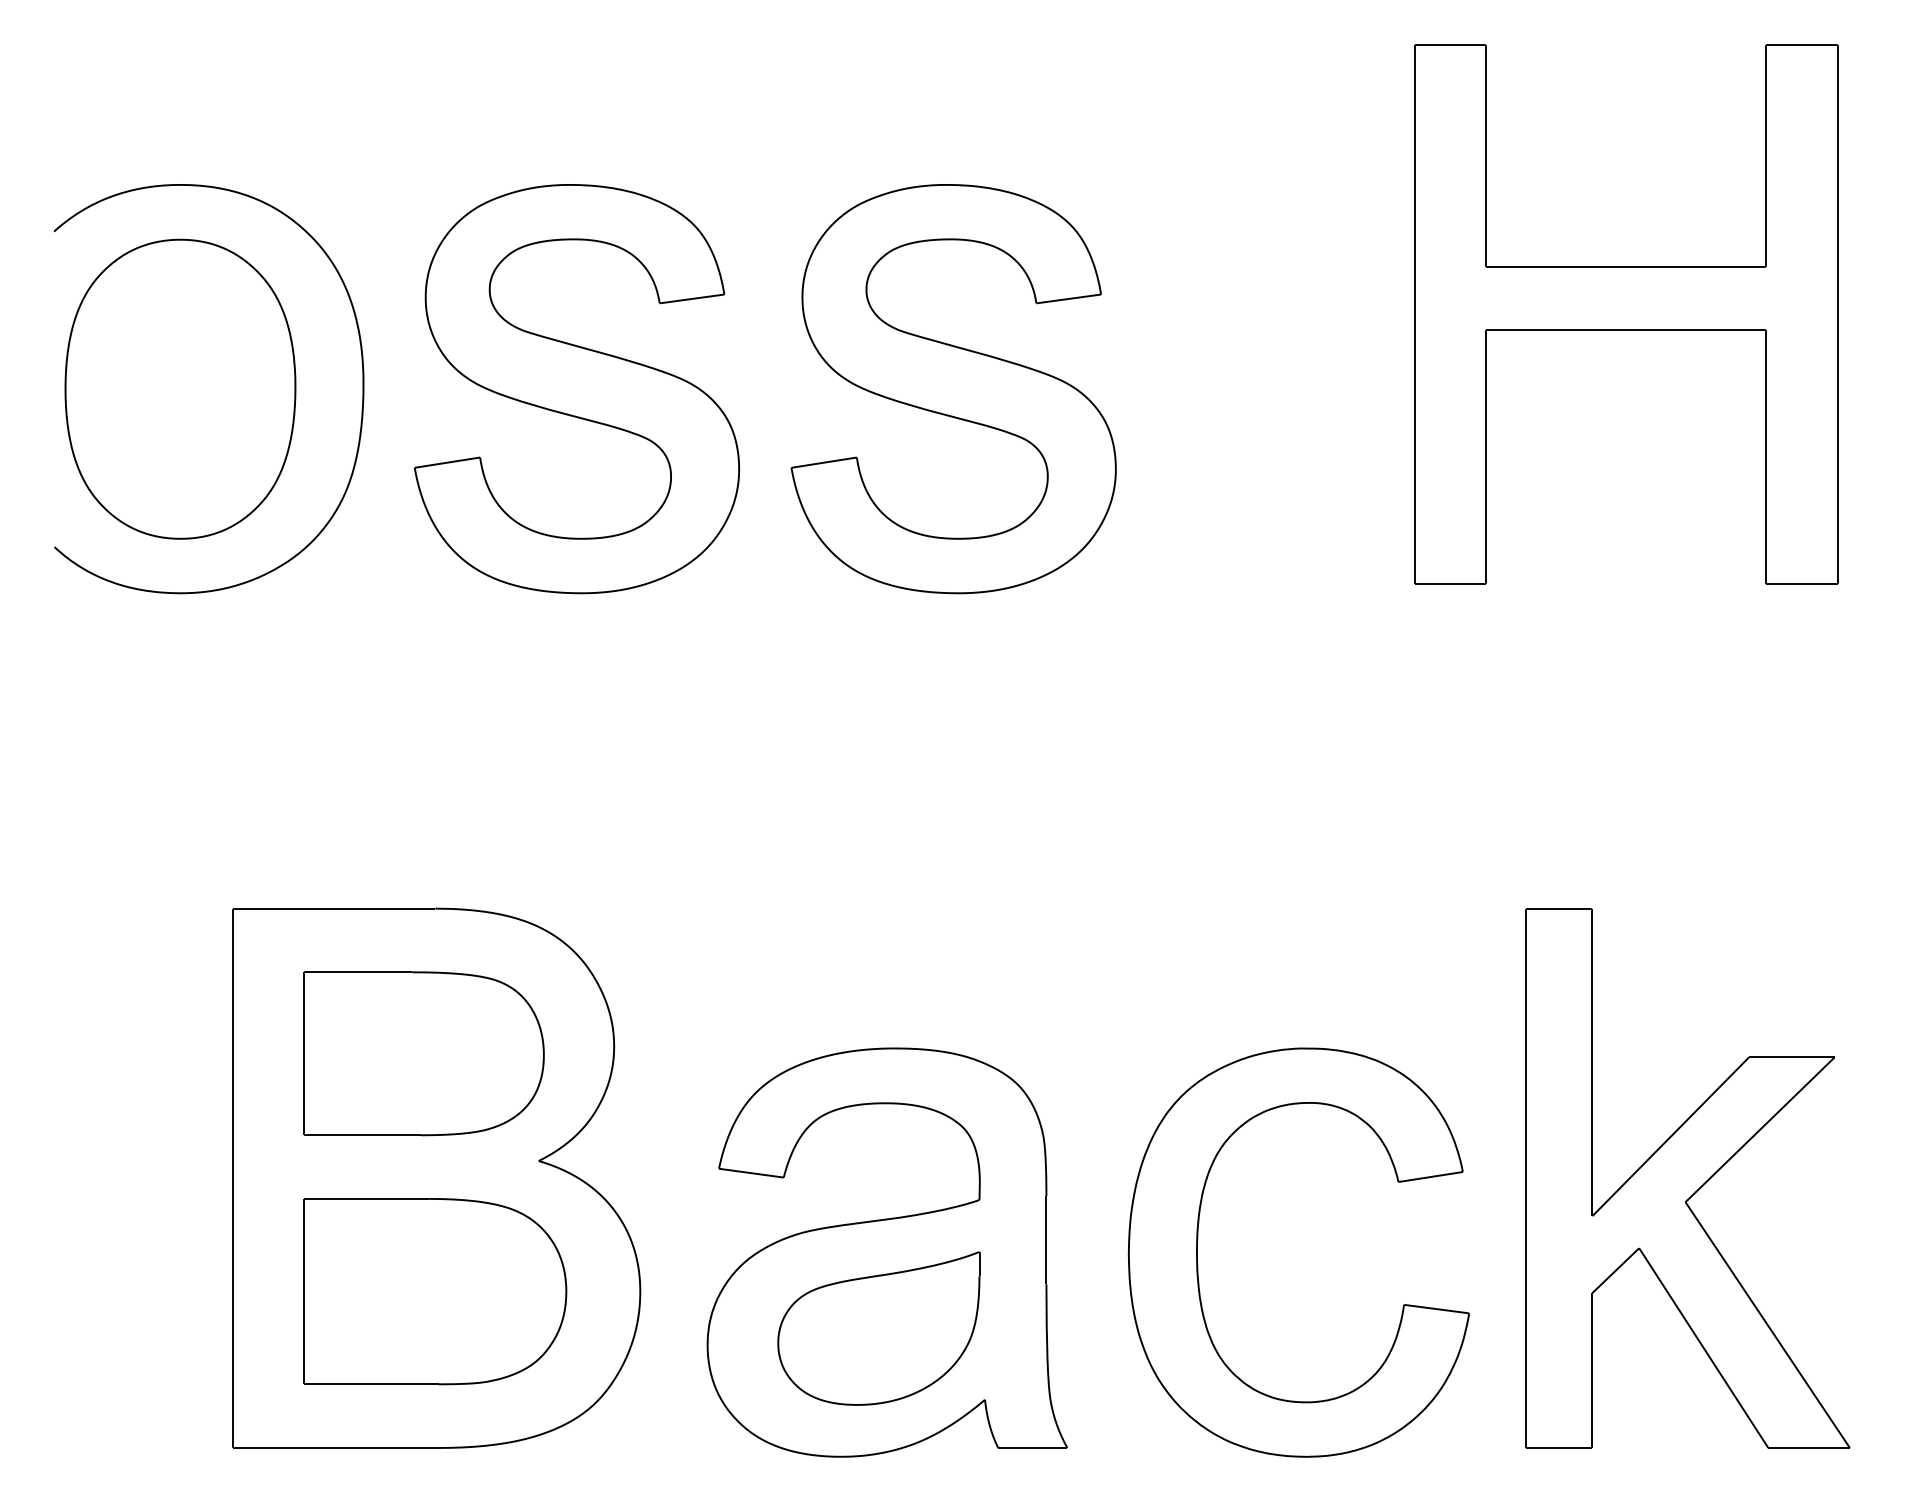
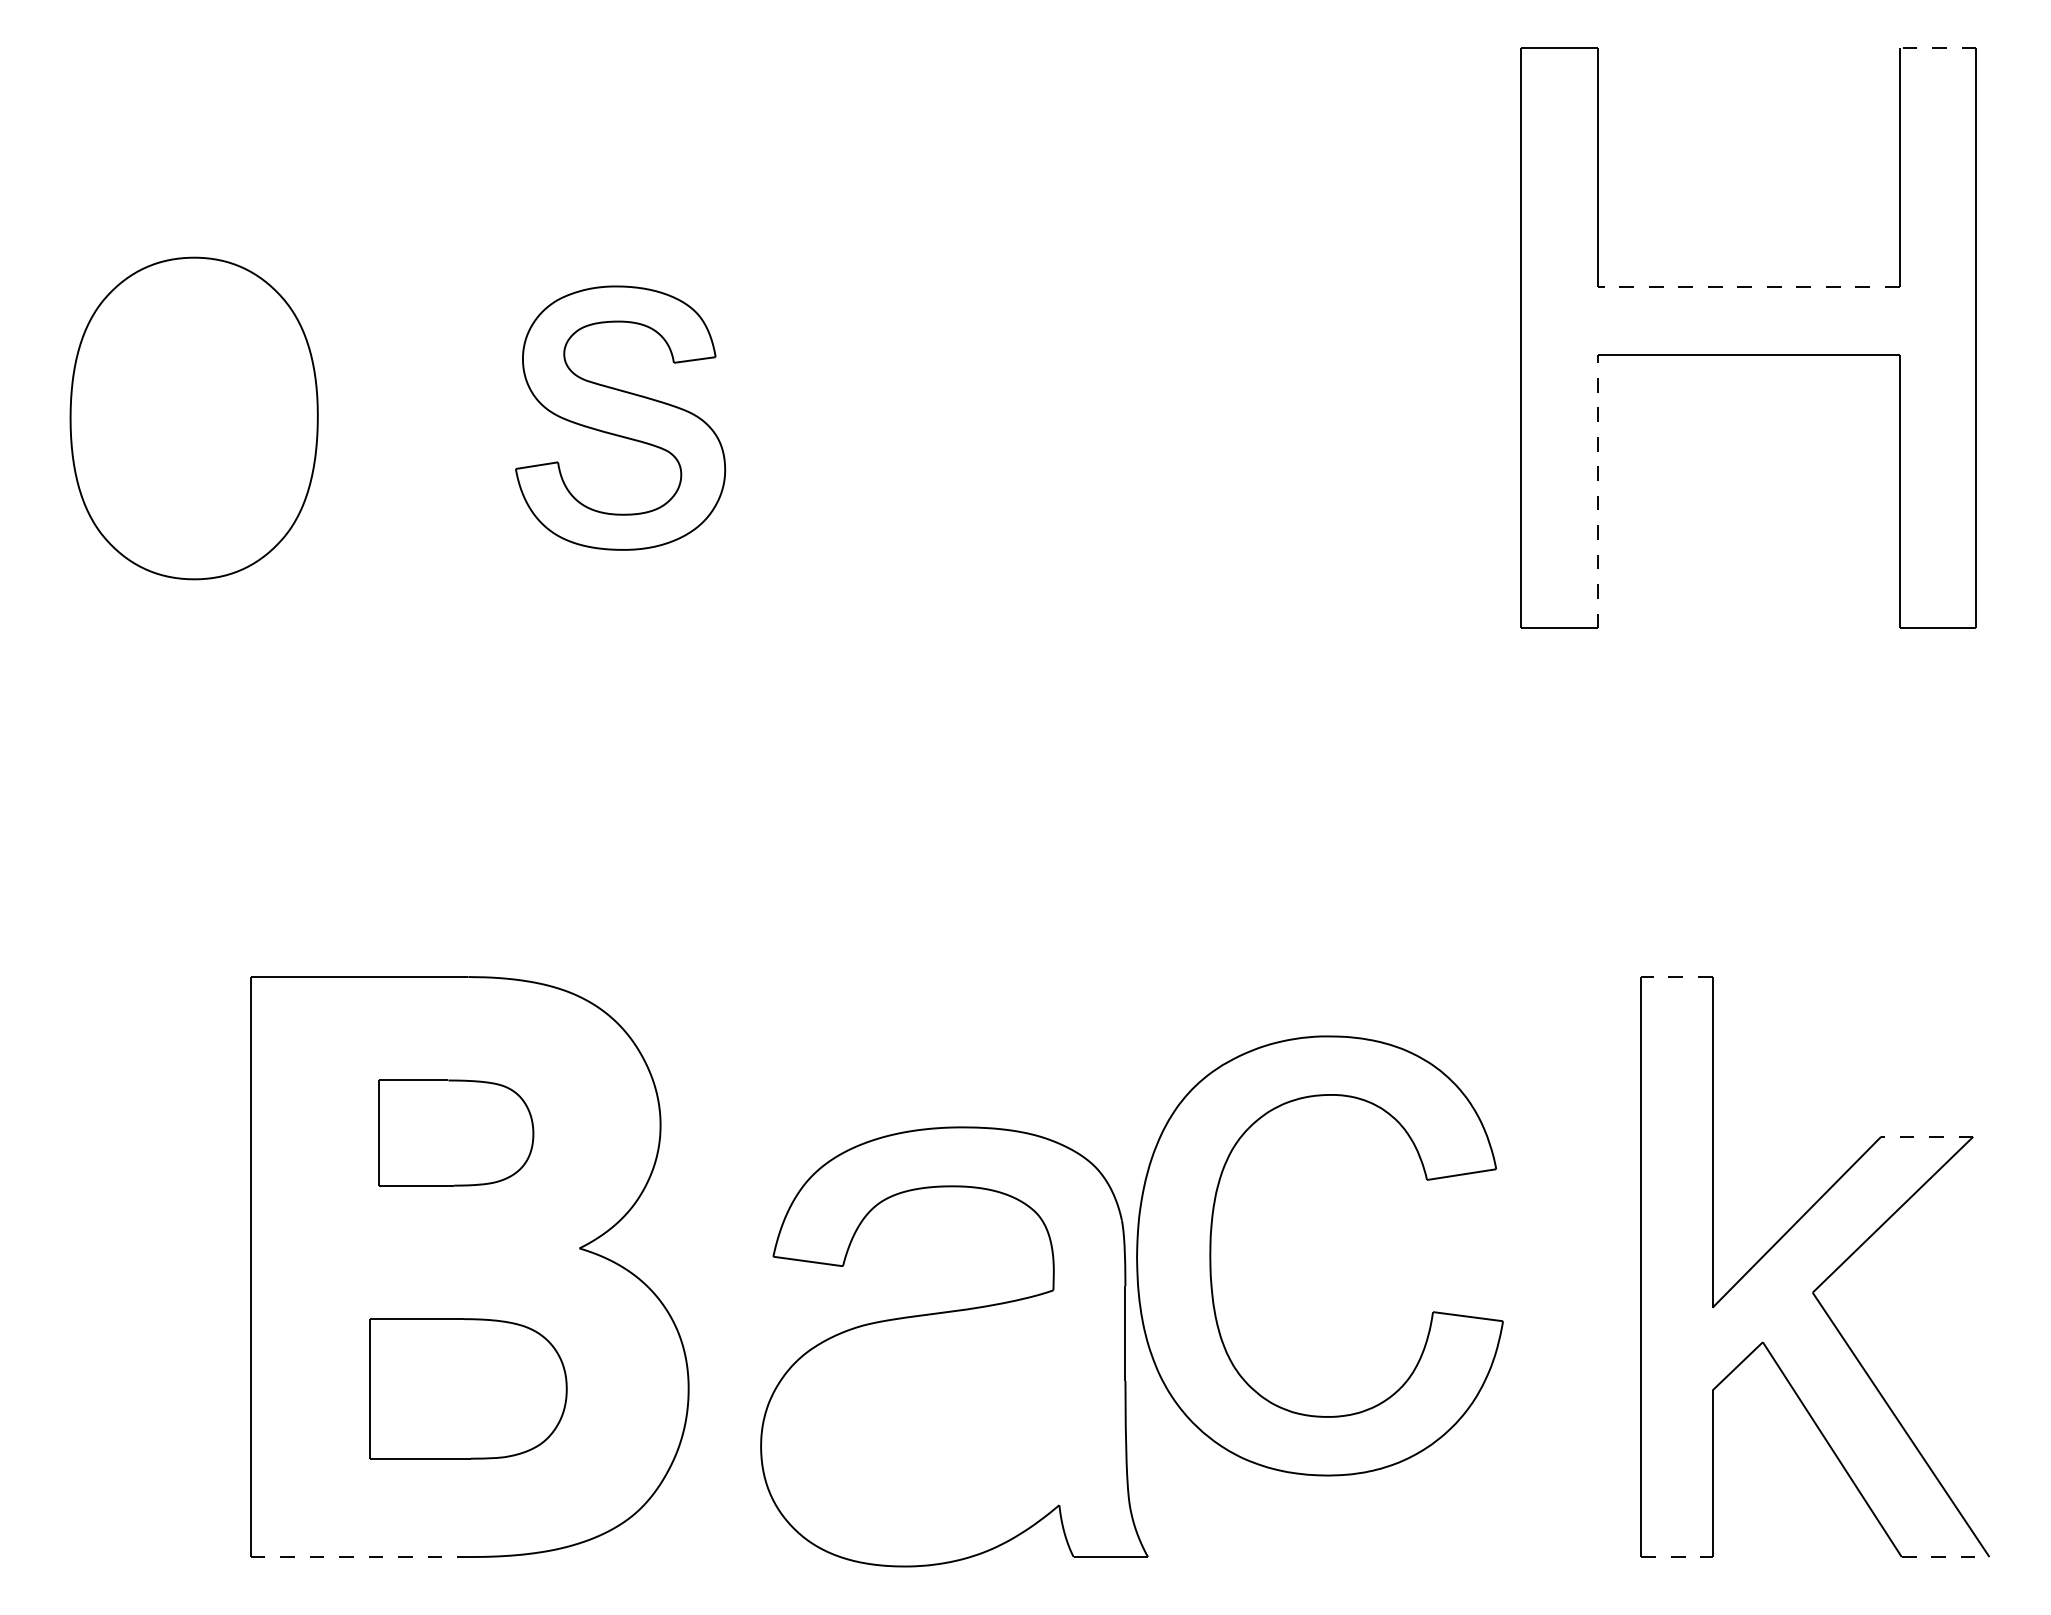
line: (1801, 45) -> (1937, 48), solid -> dashed
line: (1625, 266) -> (1748, 286), solid -> dashed
part: (576, 388) -> (620, 417), size x0.6
part: (953, 388) -> (1025, 417), removed
curve: (362, 397) -> (389, 427), removed
line: (1486, 457) -> (1598, 491), solid -> dashed
line: (1559, 909) -> (1677, 977), solid -> dashed
part: (423, 1053) -> (455, 1132), size x0.6
line: (1791, 1056) -> (1926, 1136), solid -> dashed
part: (1198, 1252) -> (1211, 1255), moved
part: (434, 1291) -> (467, 1388), size x0.7
part: (879, 1328) -> (945, 1428), removed
line: (336, 1448) -> (361, 1557), solid -> dashed
line: (1559, 1448) -> (1677, 1557), solid -> dashed
line: (1809, 1448) -> (1945, 1557), solid -> dashed

